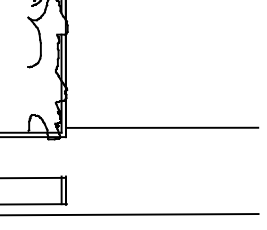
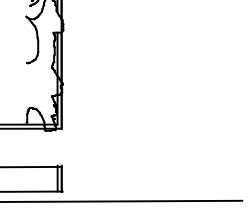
line: (161, 127) -> (151, 119), removed

